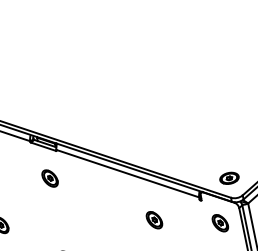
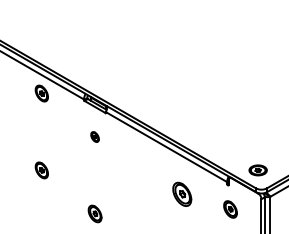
part: (49, 178) -> (94, 136), size x0.6
part: (153, 220) -> (181, 194), size x1.4
part: (220, 223) -> (230, 209), moved

